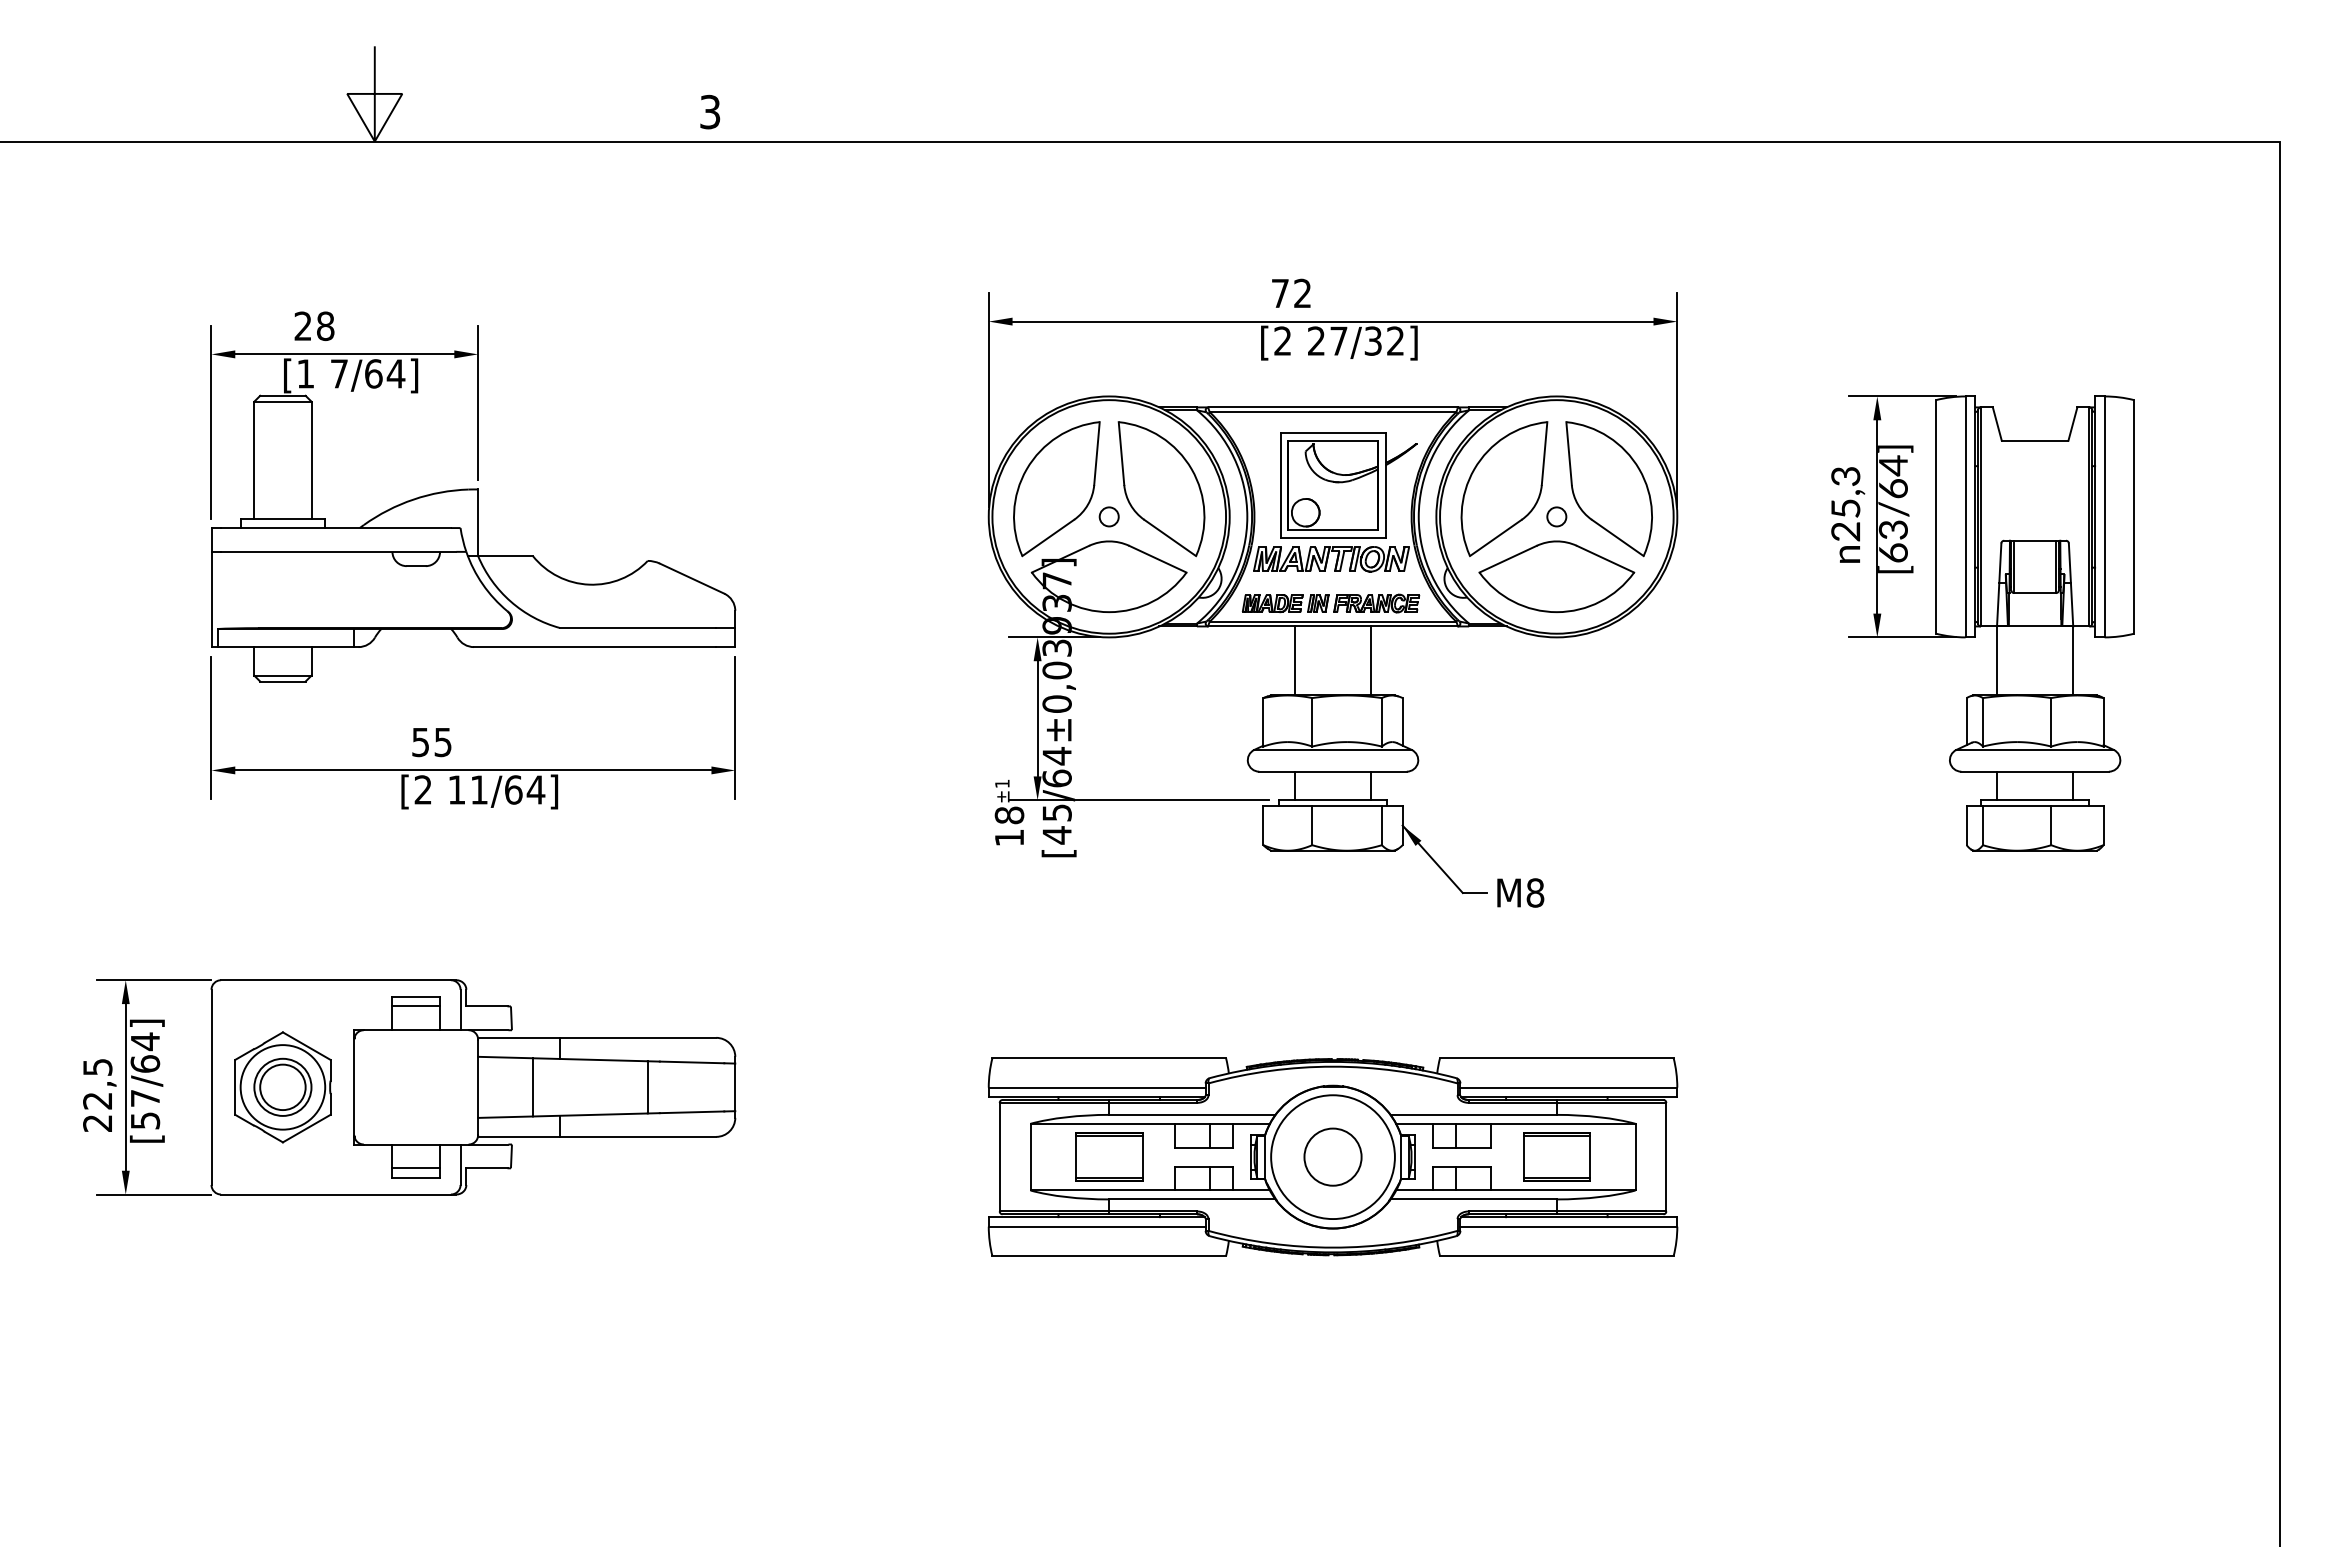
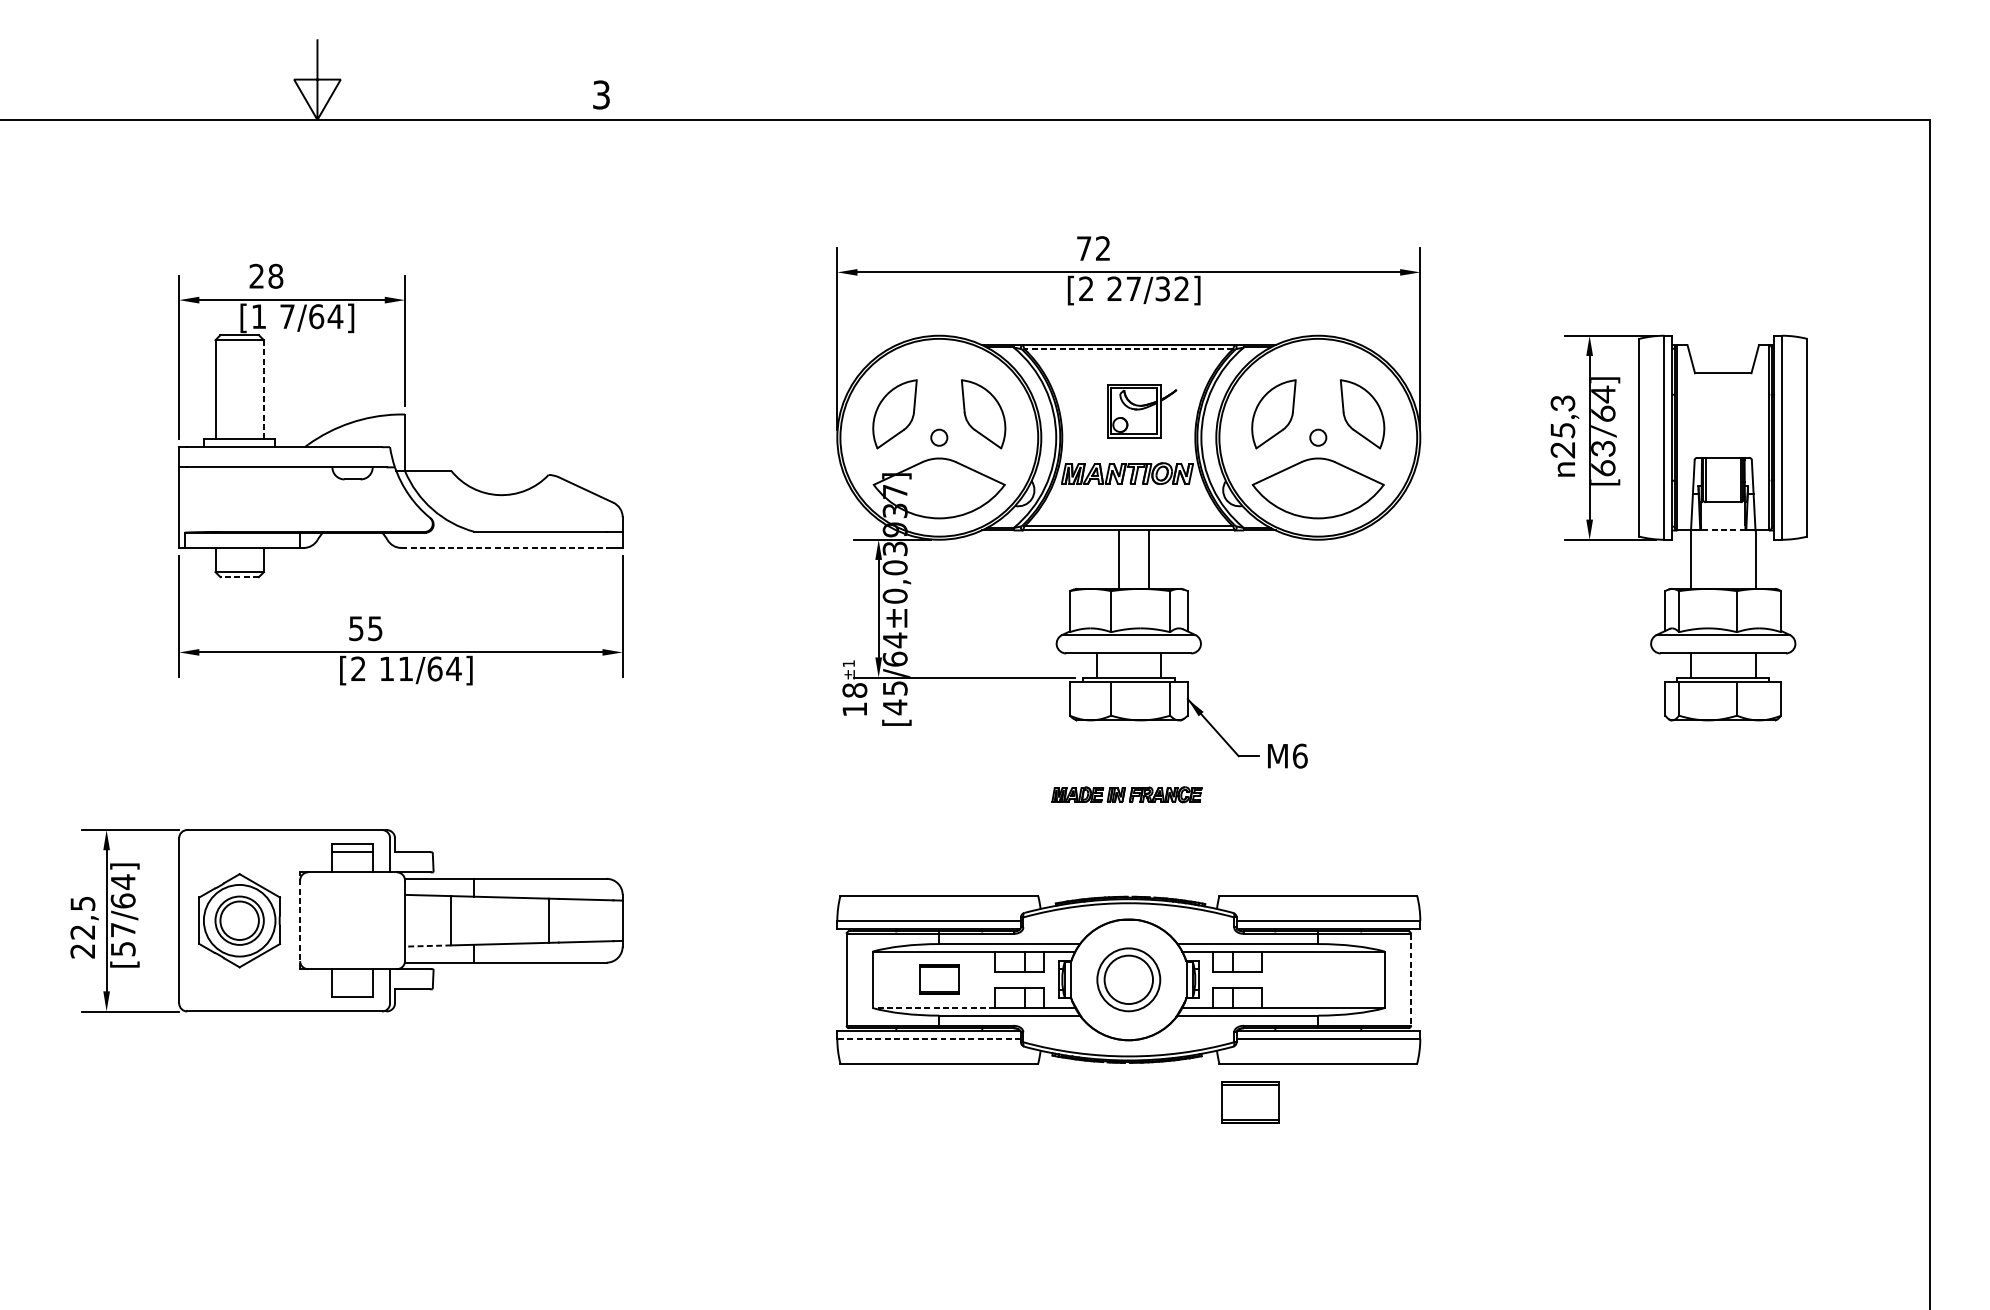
line: (1332, 412) -> (1128, 349), solid -> dashed
line: (311, 460) -> (263, 389), solid -> dashed
part: (1348, 485) -> (1141, 411), size x0.6
part: (1056, 489) -> (894, 414), size x0.6
part: (1161, 489) -> (983, 414), size x0.6
part: (1504, 489) -> (1273, 414), size x0.6
part: (1608, 489) -> (1362, 414), size x0.6
part: (1330, 603) -> (1126, 794), moved
line: (2034, 626) -> (1722, 530), solid -> dashed
line: (595, 647) -> (504, 548), solid -> dashed
line: (1294, 660) -> (1148, 559), moved
line: (1371, 660) -> (1119, 559), moved
line: (282, 681) -> (239, 577), solid -> dashed
text: (1535, 892) -> (1300, 755), M8 -> M6
line: (354, 1086) -> (300, 920), solid -> dashed
line: (505, 1117) -> (428, 946), solid -> dashed
part: (1109, 1156) -> (939, 979), size x0.7
part: (1556, 1156) -> (1250, 1102), moved
circle: (1332, 1157) -> (1128, 980), size x0.6
line: (1666, 1157) -> (1411, 980), solid -> dashed
line: (416, 1168) -> (352, 989), removed
line: (1102, 1190) -> (933, 1008), solid -> dashed
line: (1096, 1226) -> (928, 1038), solid -> dashed

